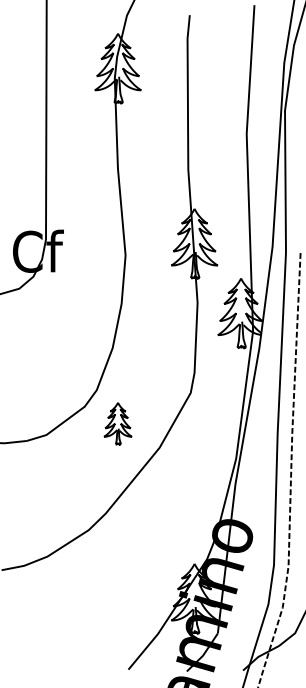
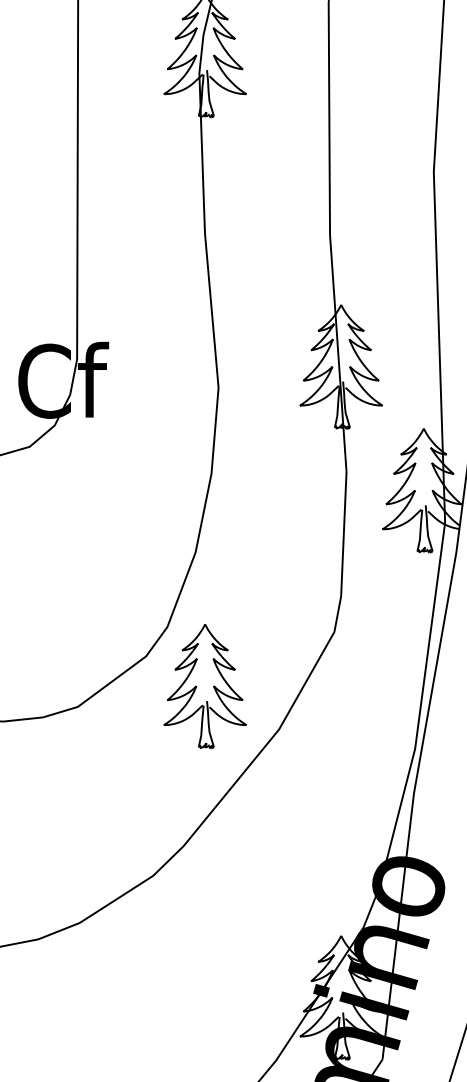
part: (117, 423) -> (204, 686), size x1.67

